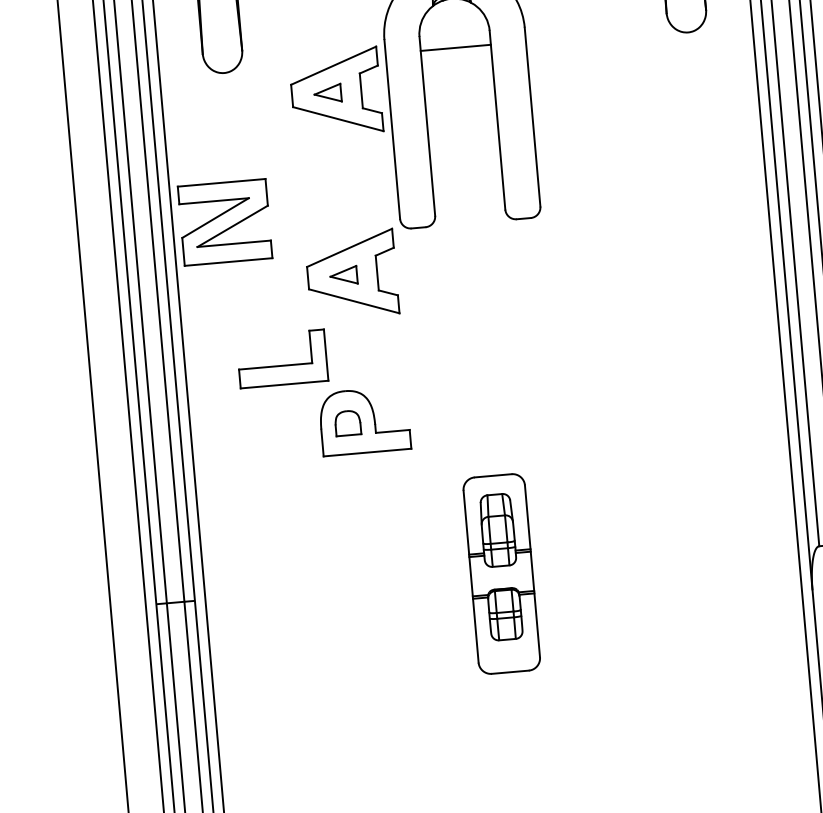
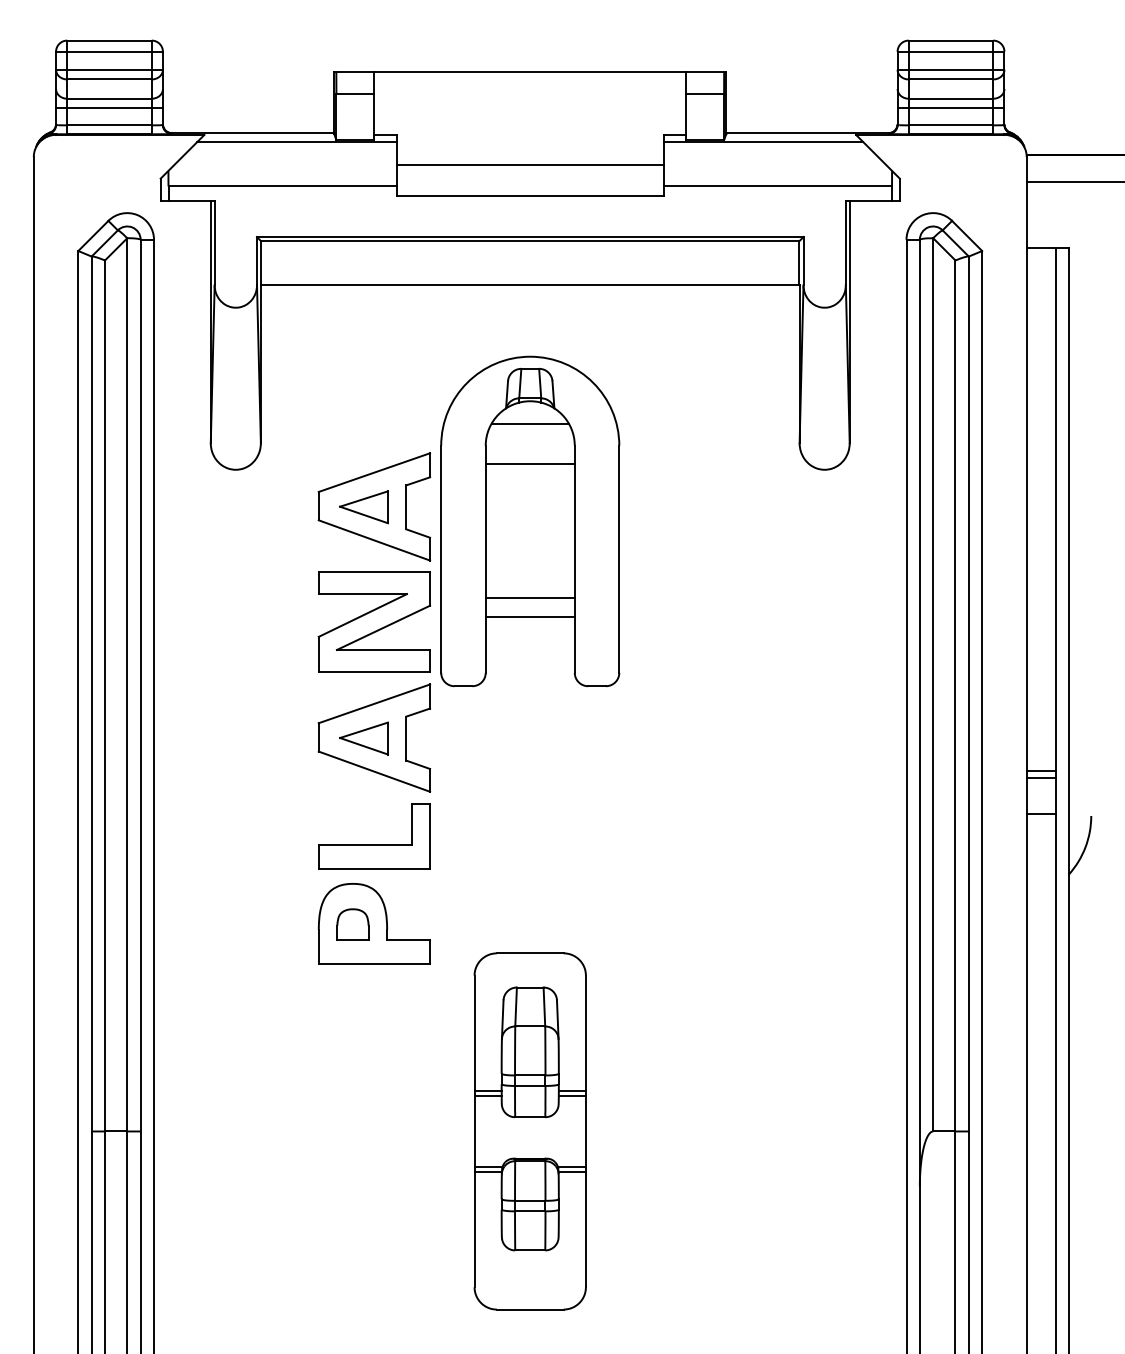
line: (452, 16) -> (529, 423), added
part: (327, 93) -> (363, 507), size x1.43
line: (464, 153) -> (529, 597), added
line: (465, 168) -> (529, 616), added
part: (224, 222) -> (373, 621), moved
part: (343, 275) -> (363, 738), size x1.43
part: (282, 365) -> (374, 844), moved
part: (501, 574) -> (529, 1131), size x1.43

